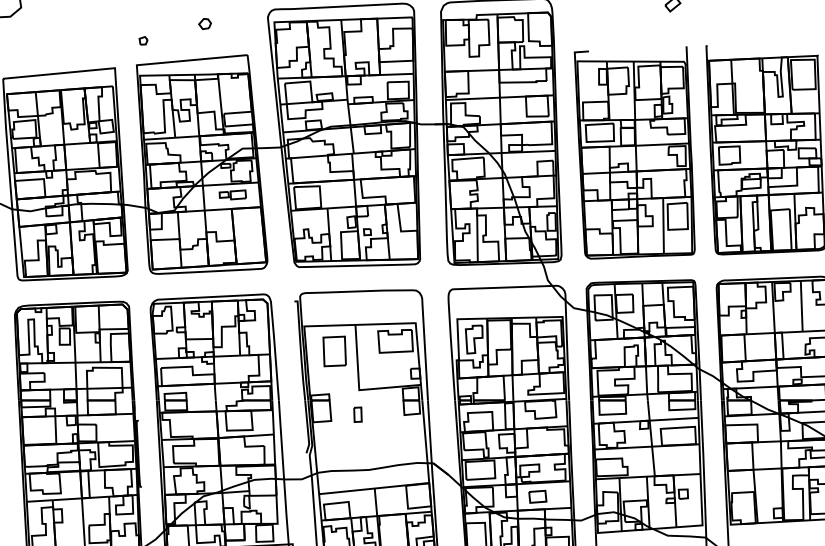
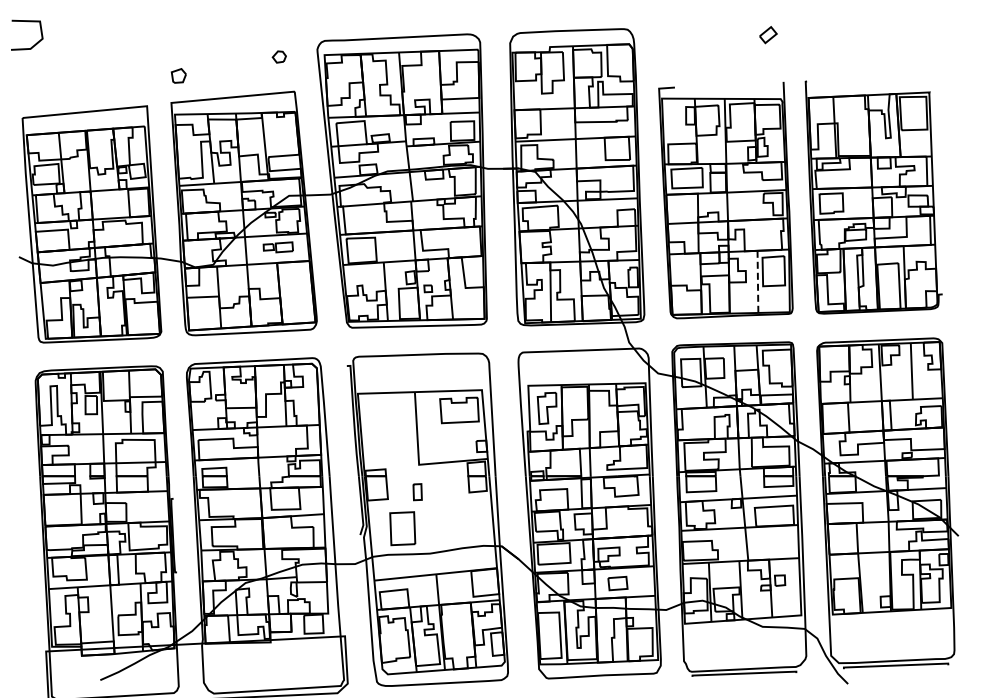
part: (204, 23) -> (278, 56), moved
part: (143, 40) -> (178, 75), size x1.6
line: (663, 226) -> (757, 282), solid -> dashed
part: (334, 351) -> (402, 528), moved

